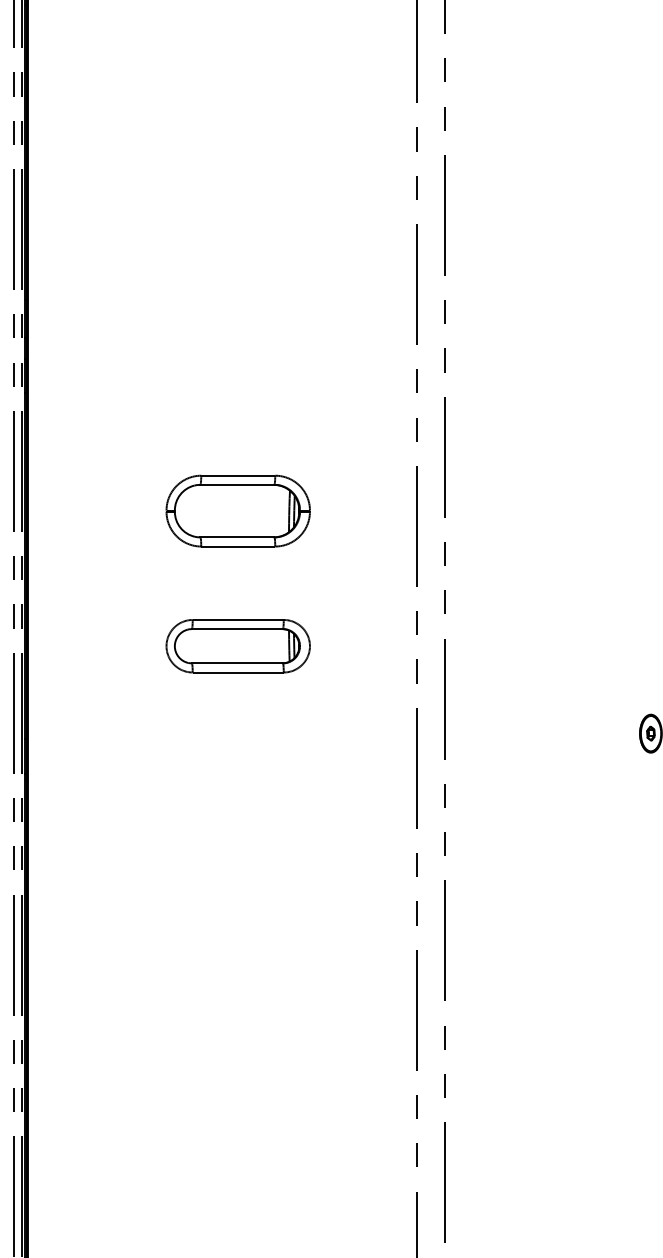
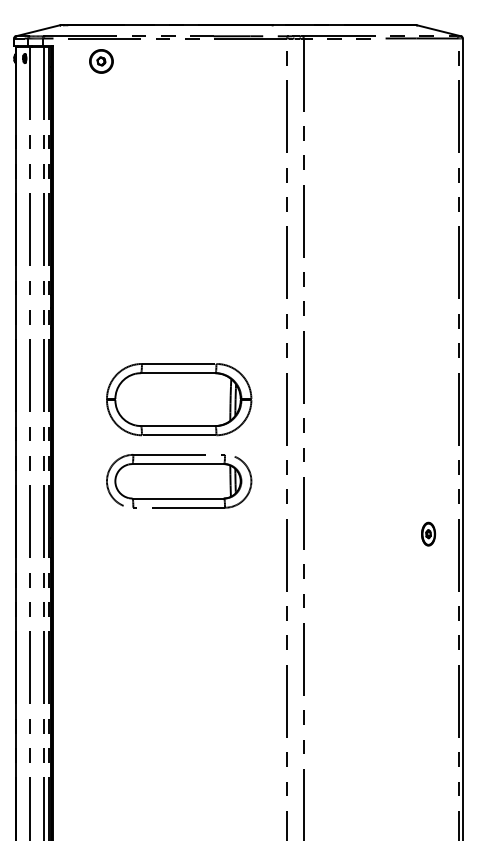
part: (238, 510) -> (179, 399), size x1.67
part: (238, 646) -> (179, 481), size x1.67

